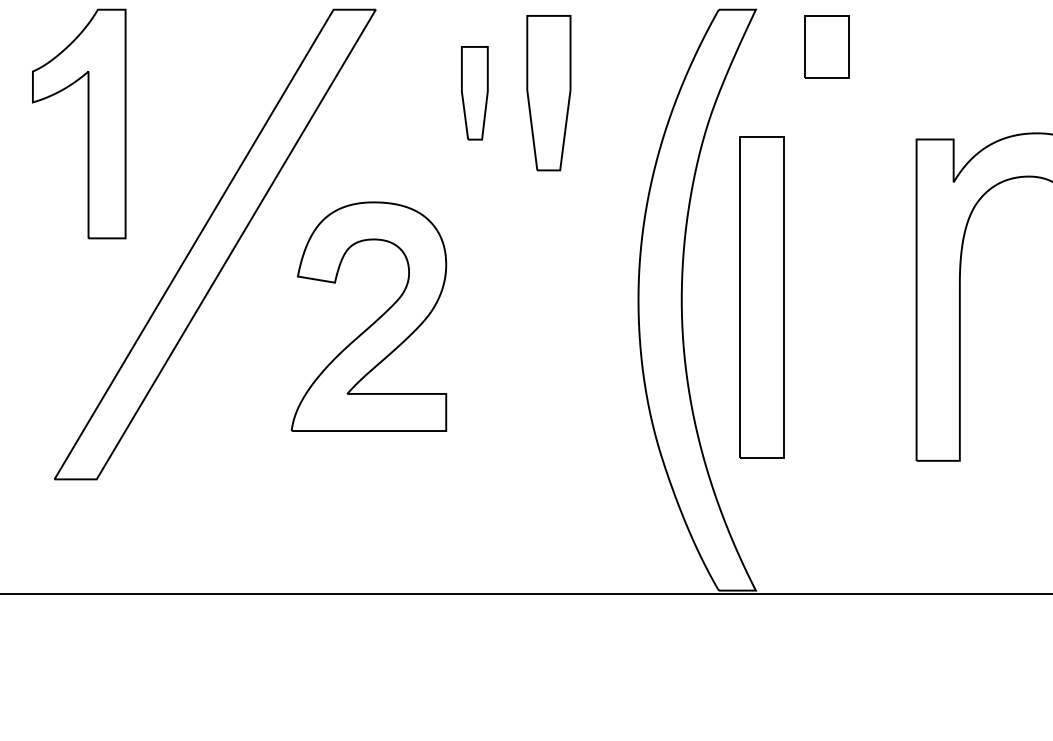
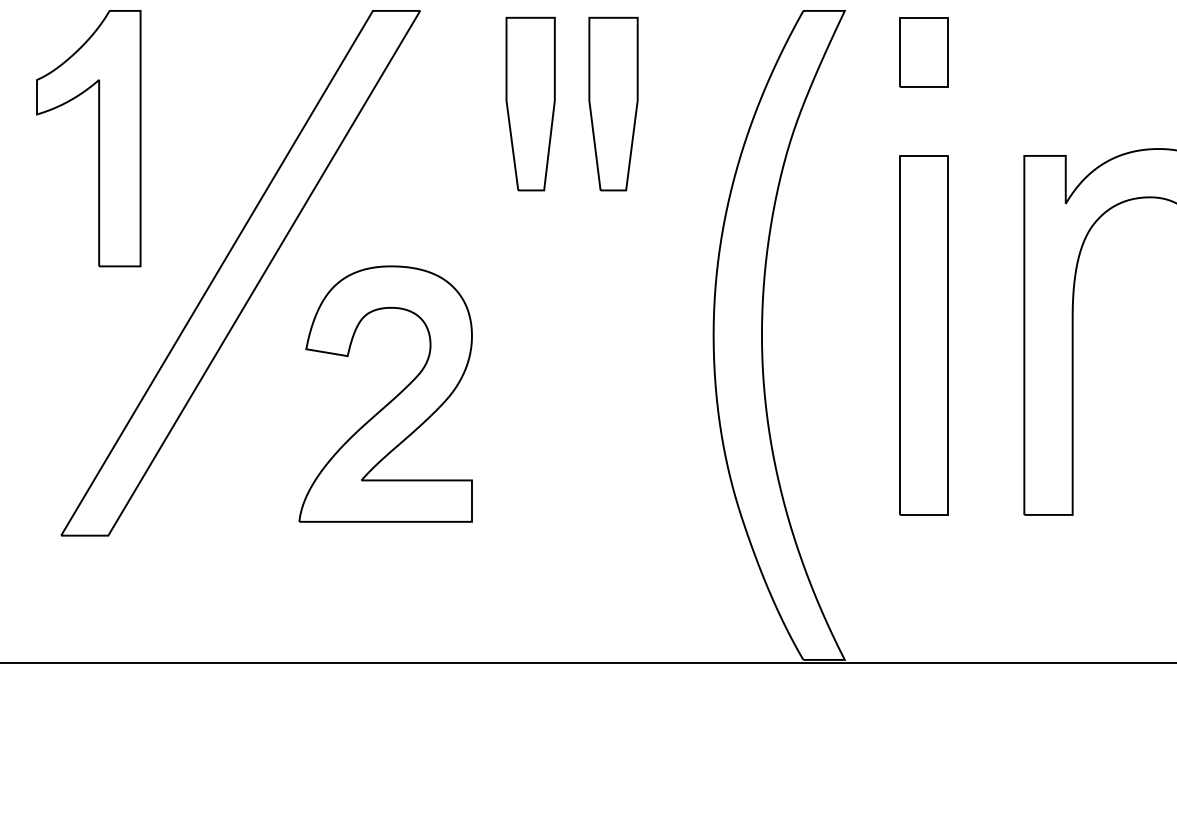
part: (474, 93) -> (530, 104), size x1.67
part: (761, 297) -> (923, 335), moved
part: (374, 321) -> (391, 399), moved

